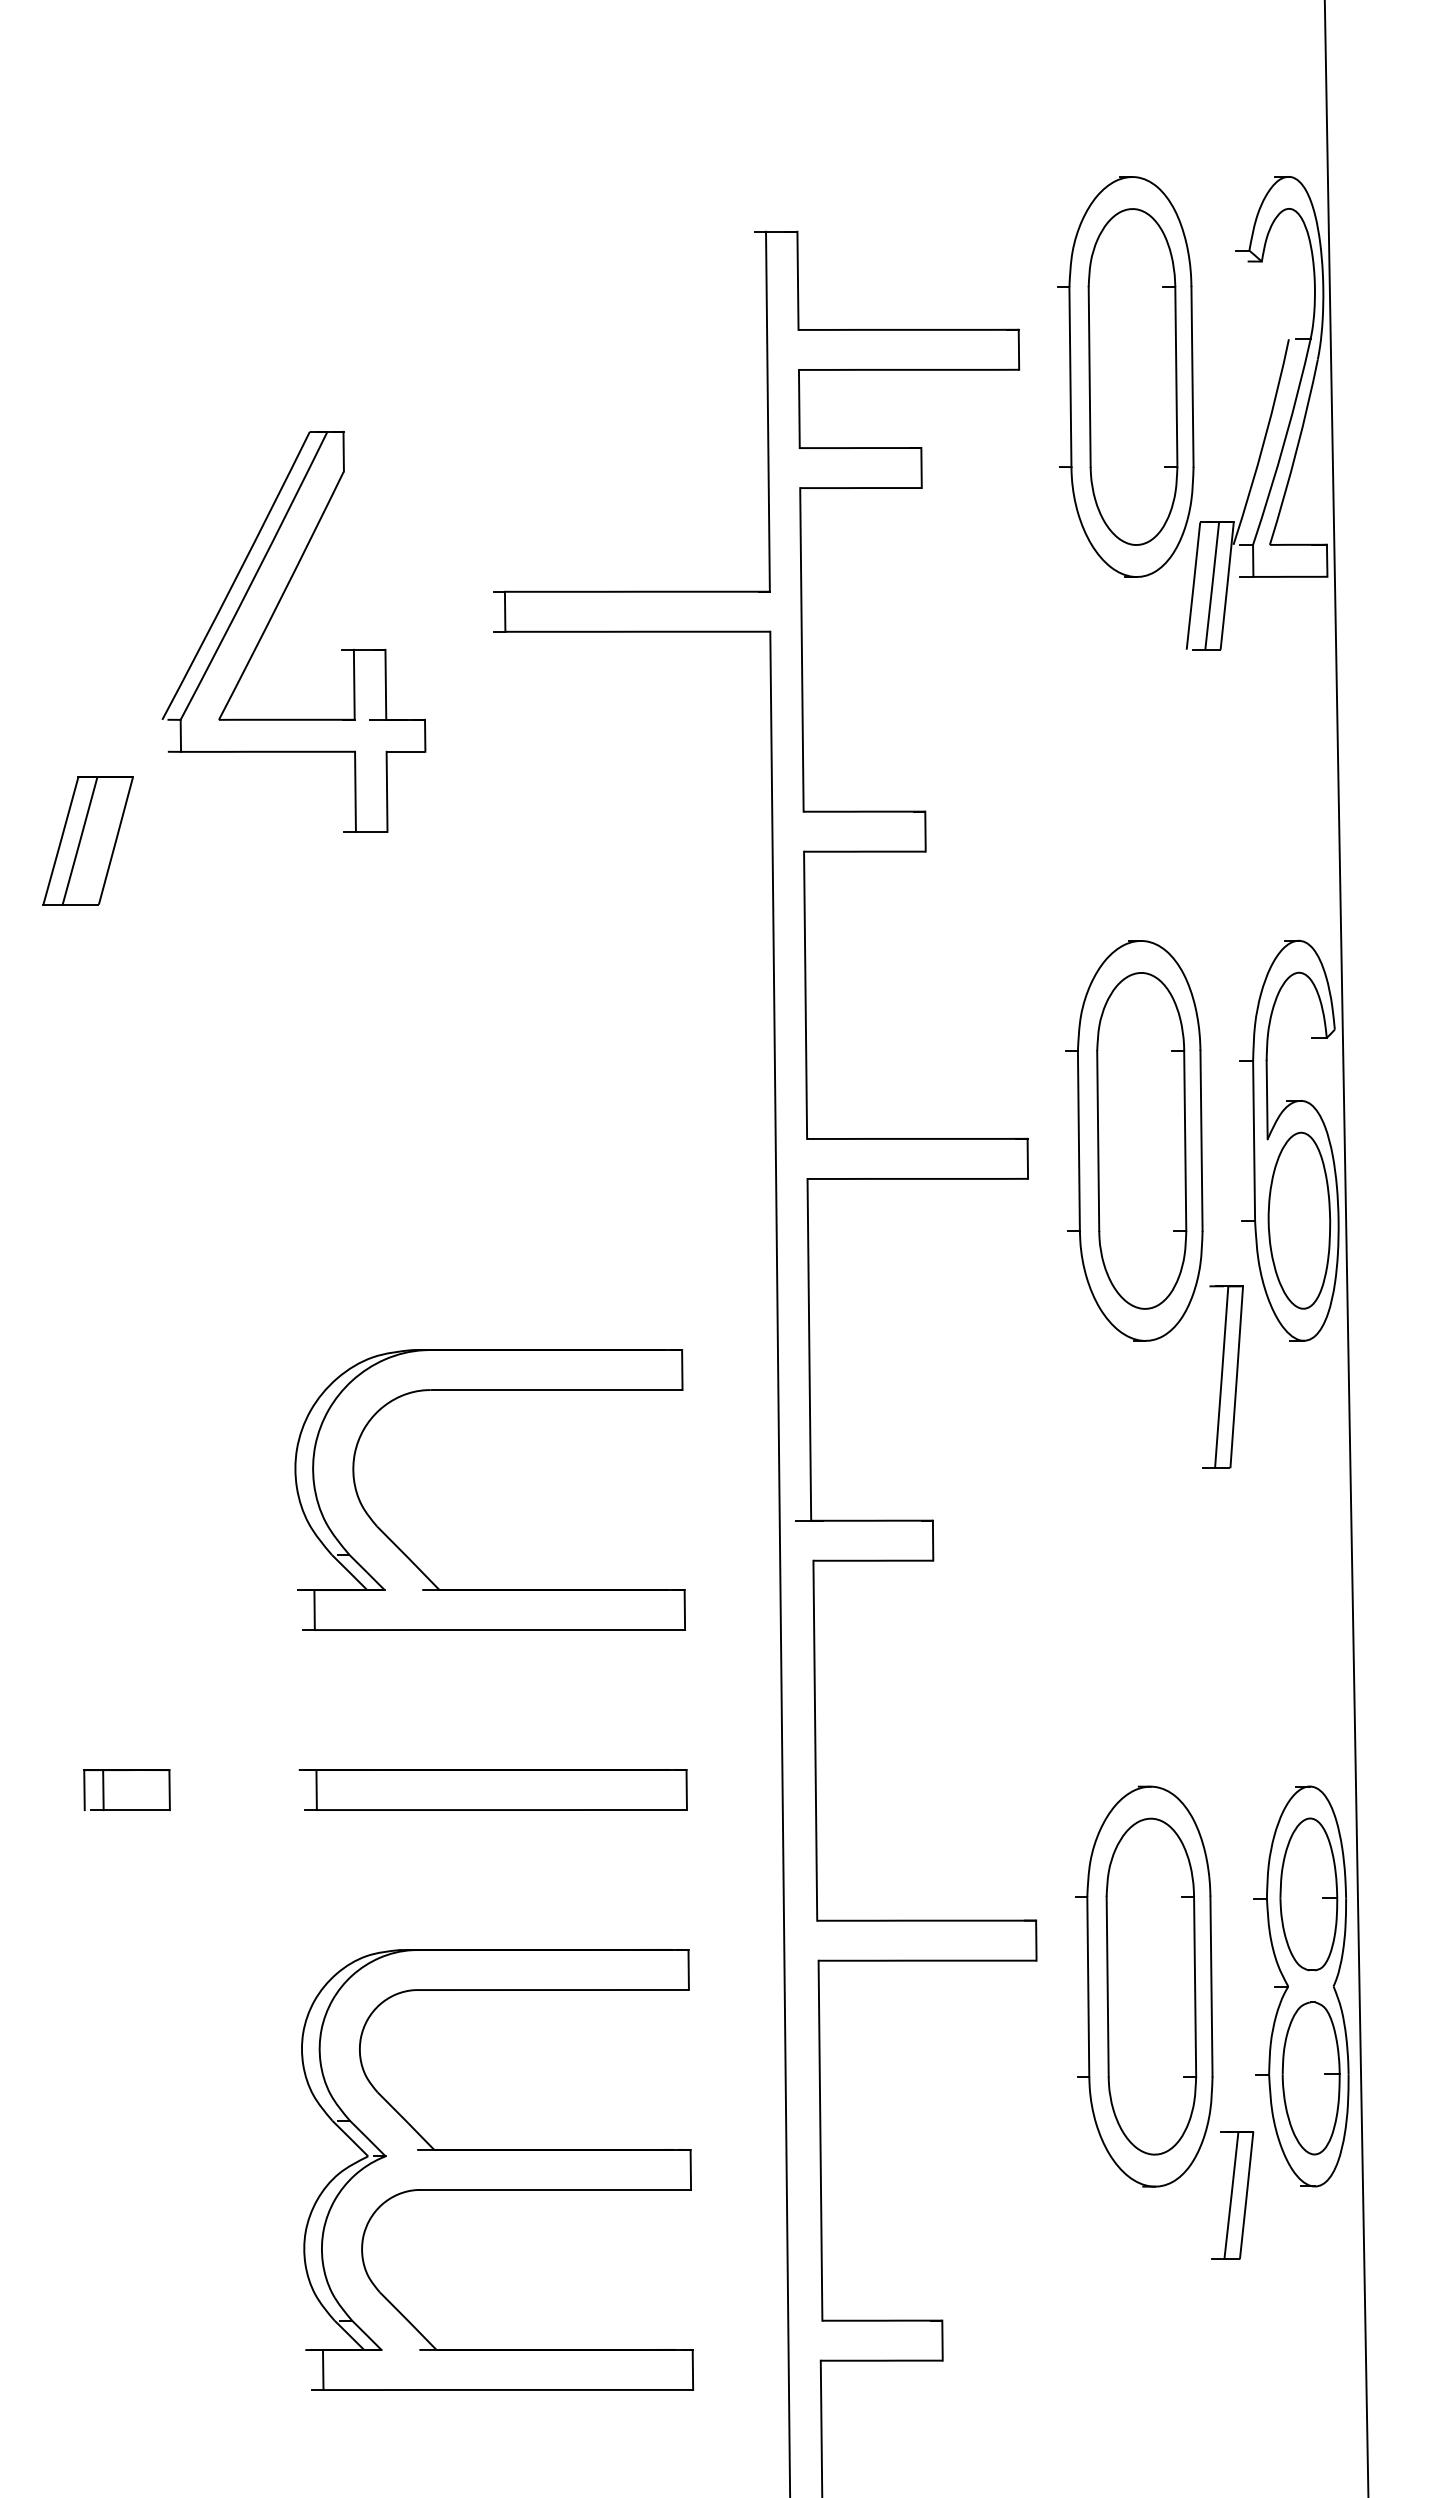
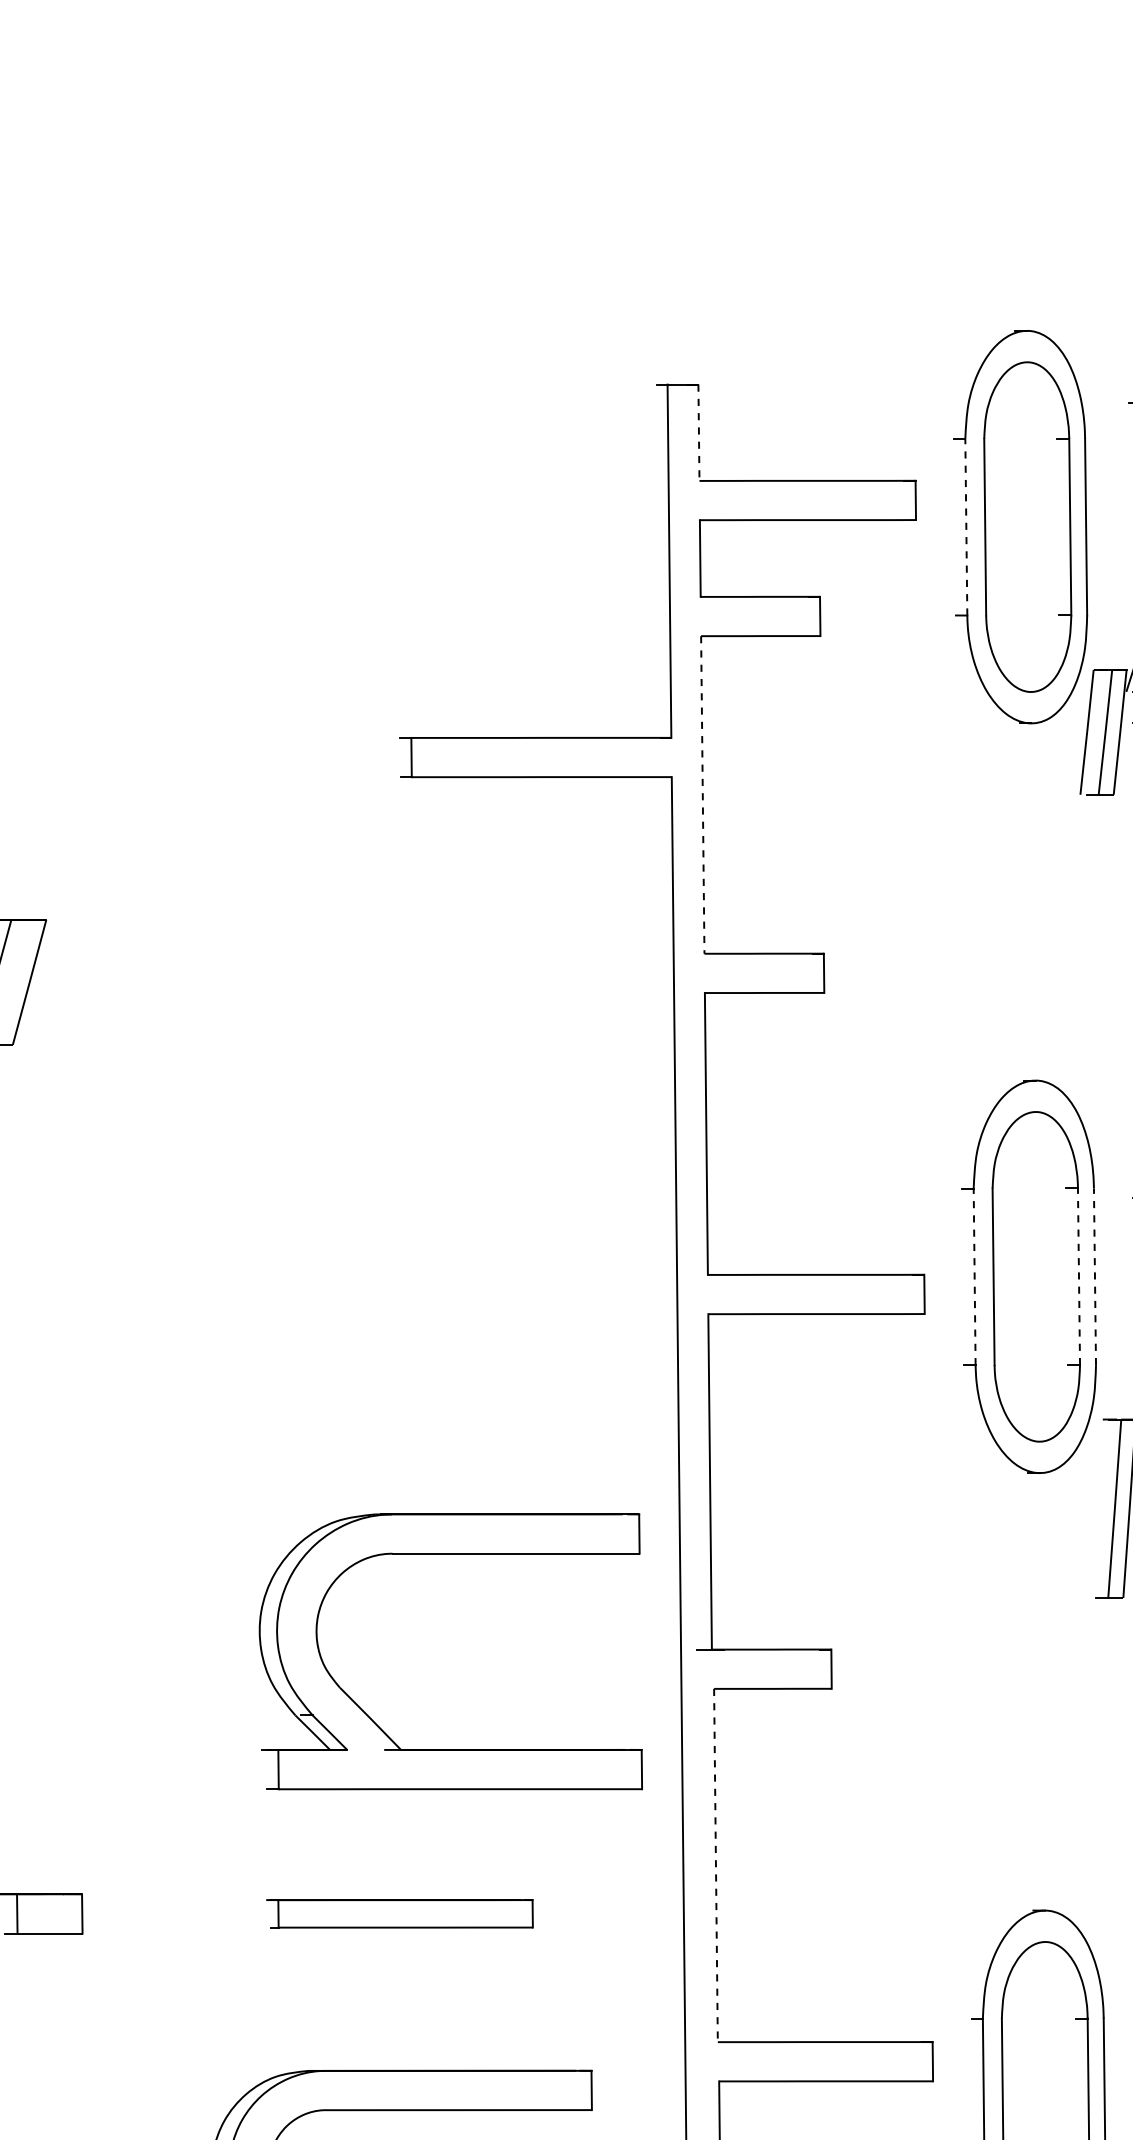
line: (797, 281) -> (698, 433), solid -> dashed
line: (1070, 376) -> (966, 526), solid -> dashed
part: (271, 619) -> (182, 765), removed
line: (801, 649) -> (702, 794), solid -> dashed
line: (1078, 1140) -> (974, 1276), solid -> dashed
line: (1185, 1140) -> (1079, 1276), solid -> dashed
line: (1201, 1140) -> (1094, 1276), solid -> dashed
part: (489, 1390) -> (450, 1554), moved
line: (815, 1740) -> (716, 1865), solid -> dashed
part: (492, 1789) -> (399, 1913), size x0.7

